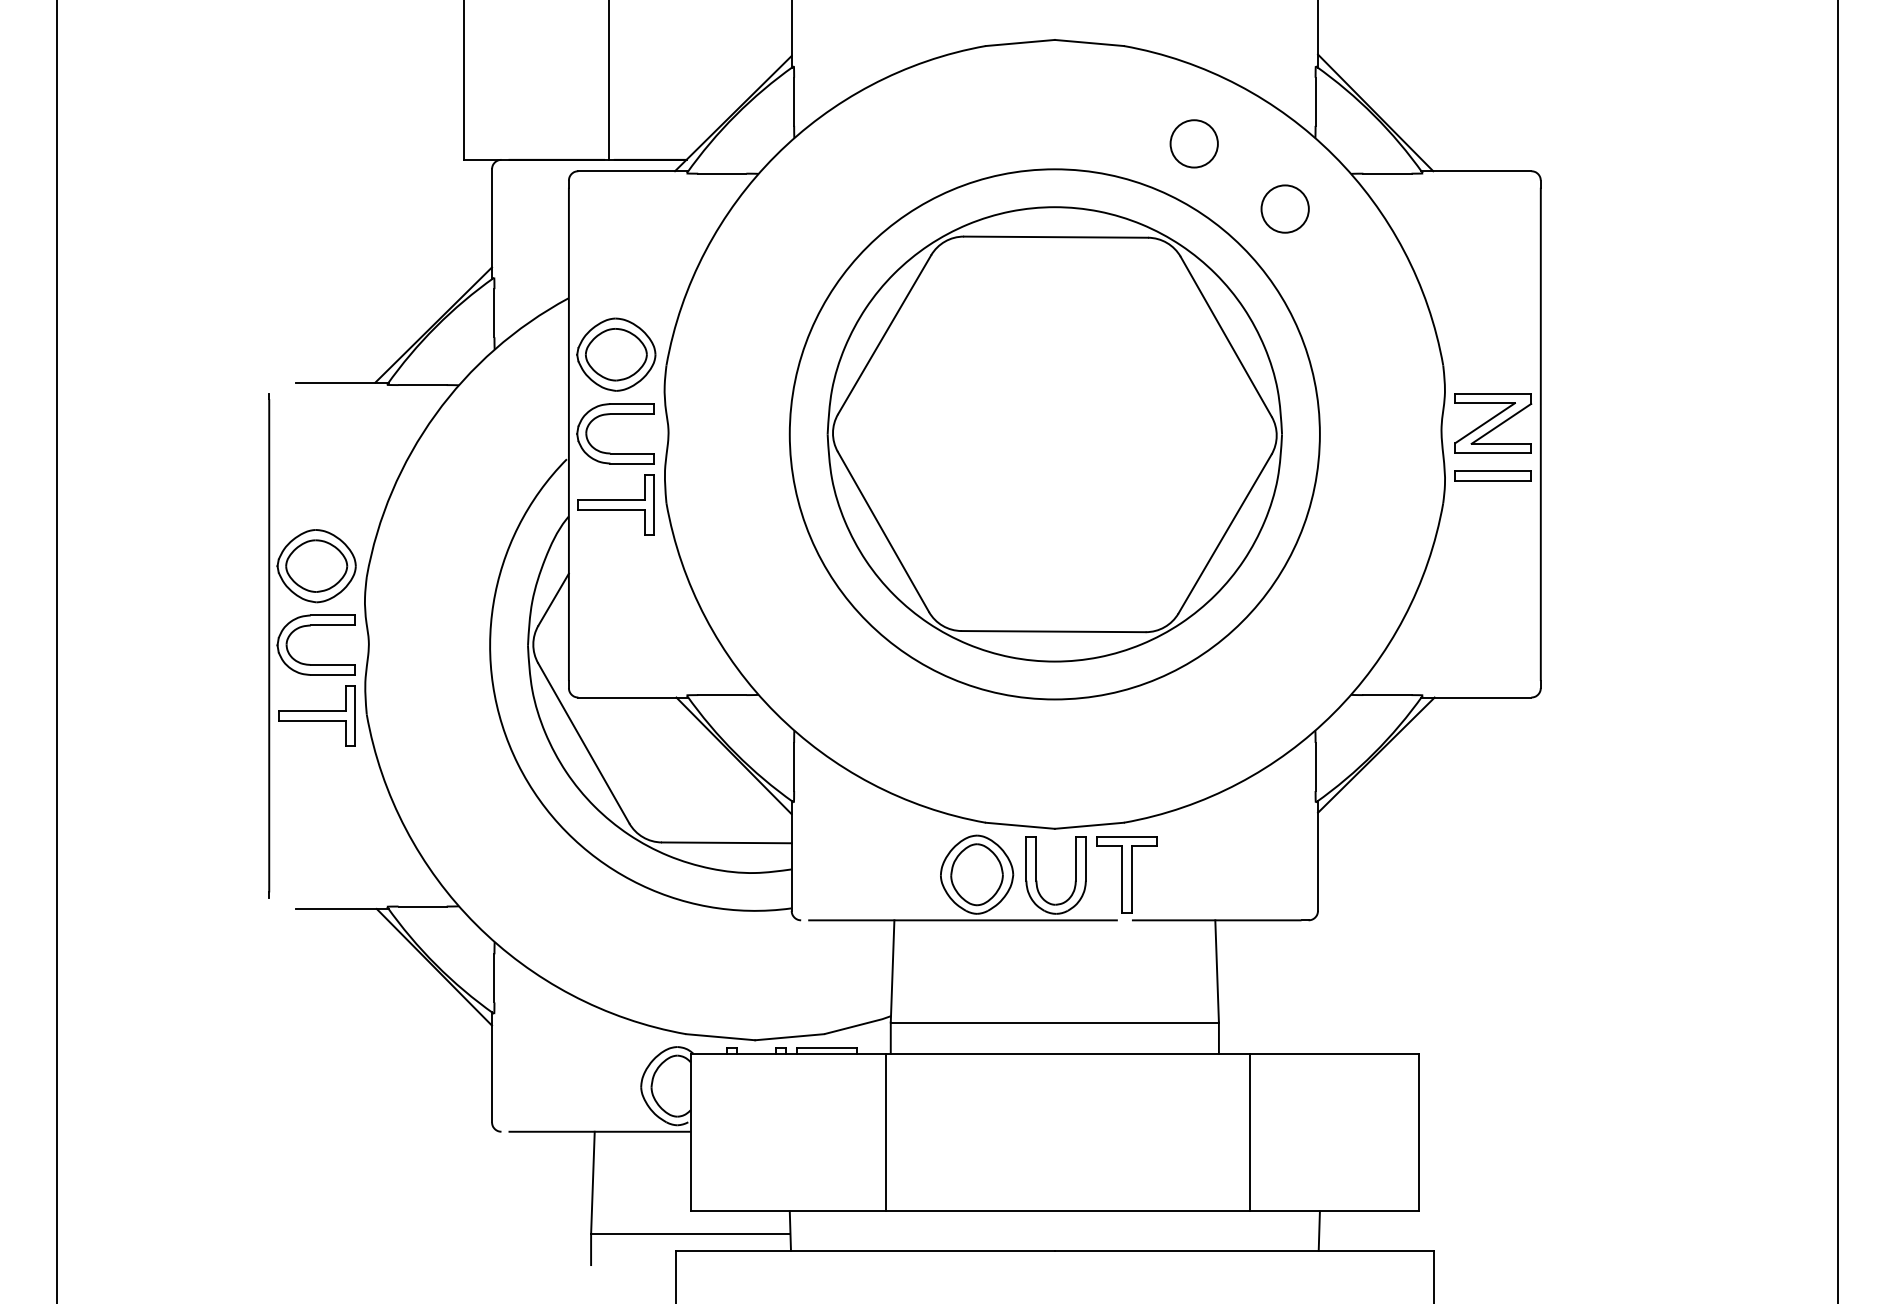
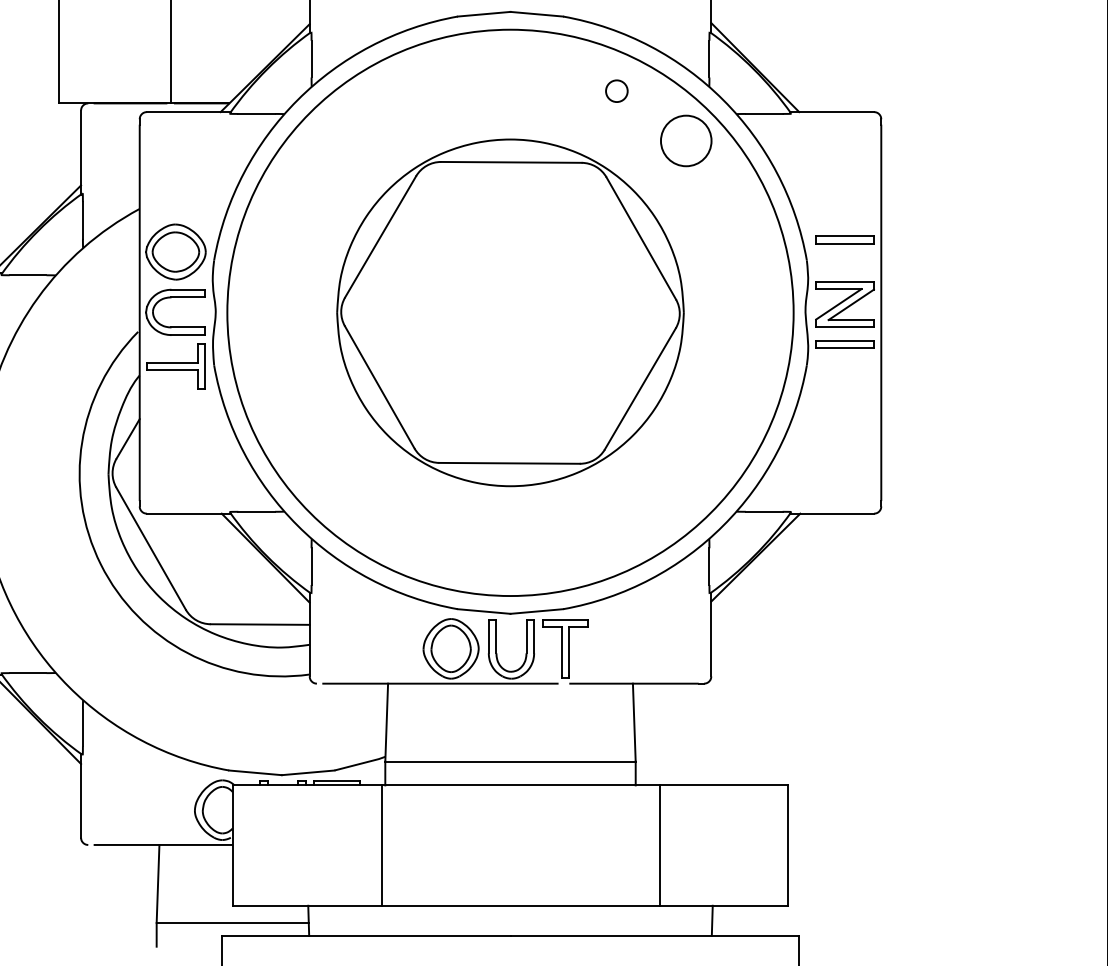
circle: (1193, 143) -> (616, 90), size x0.6
circle: (1284, 208) -> (685, 140), size x1.4
part: (1492, 338) -> (844, 239), added
circle: (1054, 434) -> (510, 312), size x1.4

